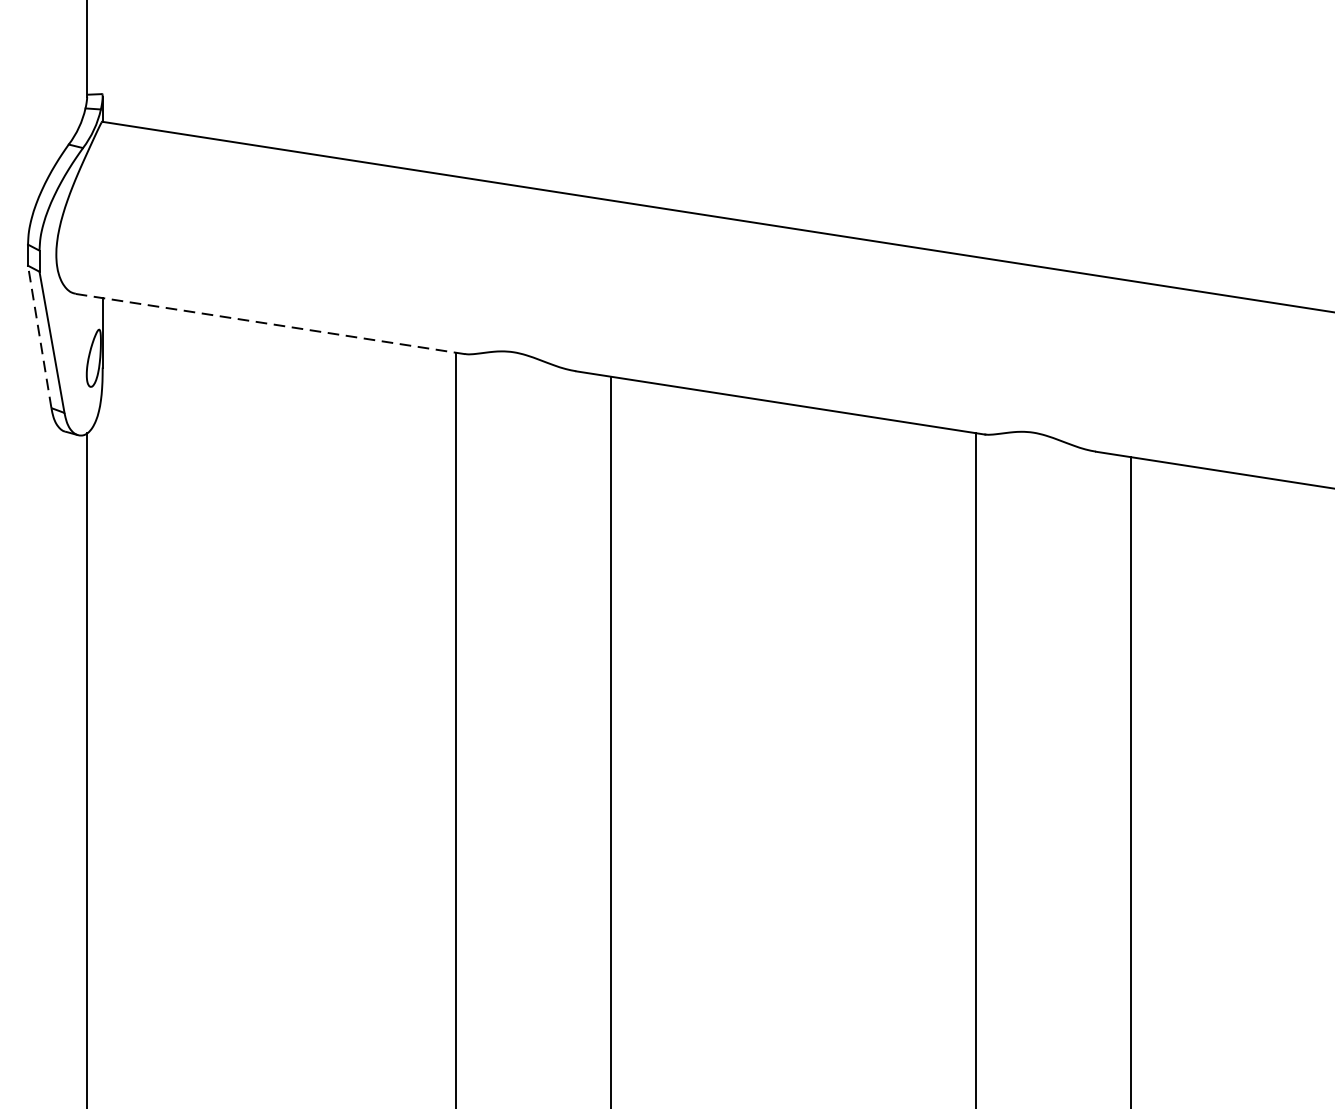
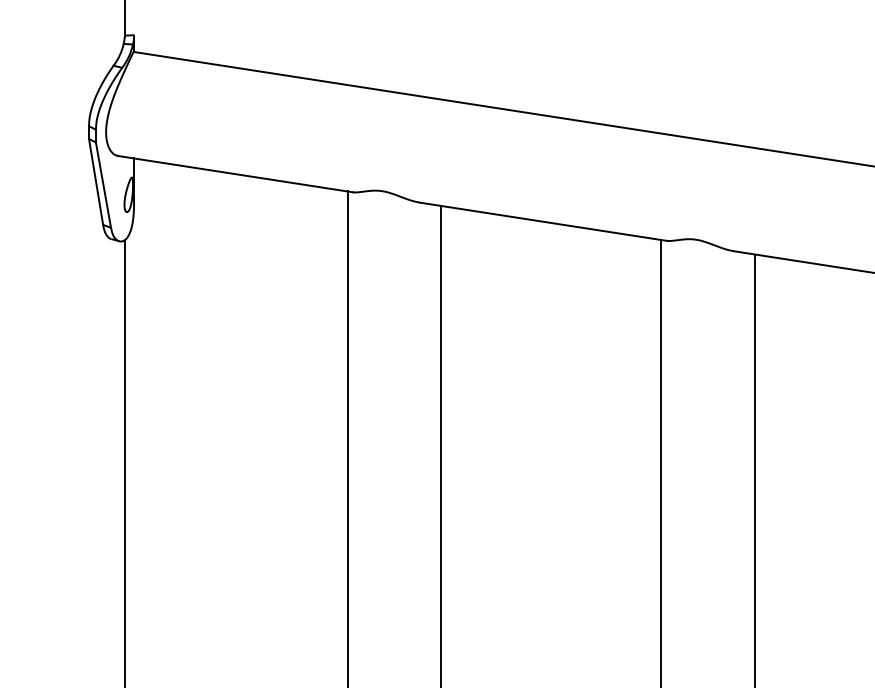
line: (272, 324) -> (236, 174), dashed -> solid
line: (40, 336) -> (96, 181), dashed -> solid

